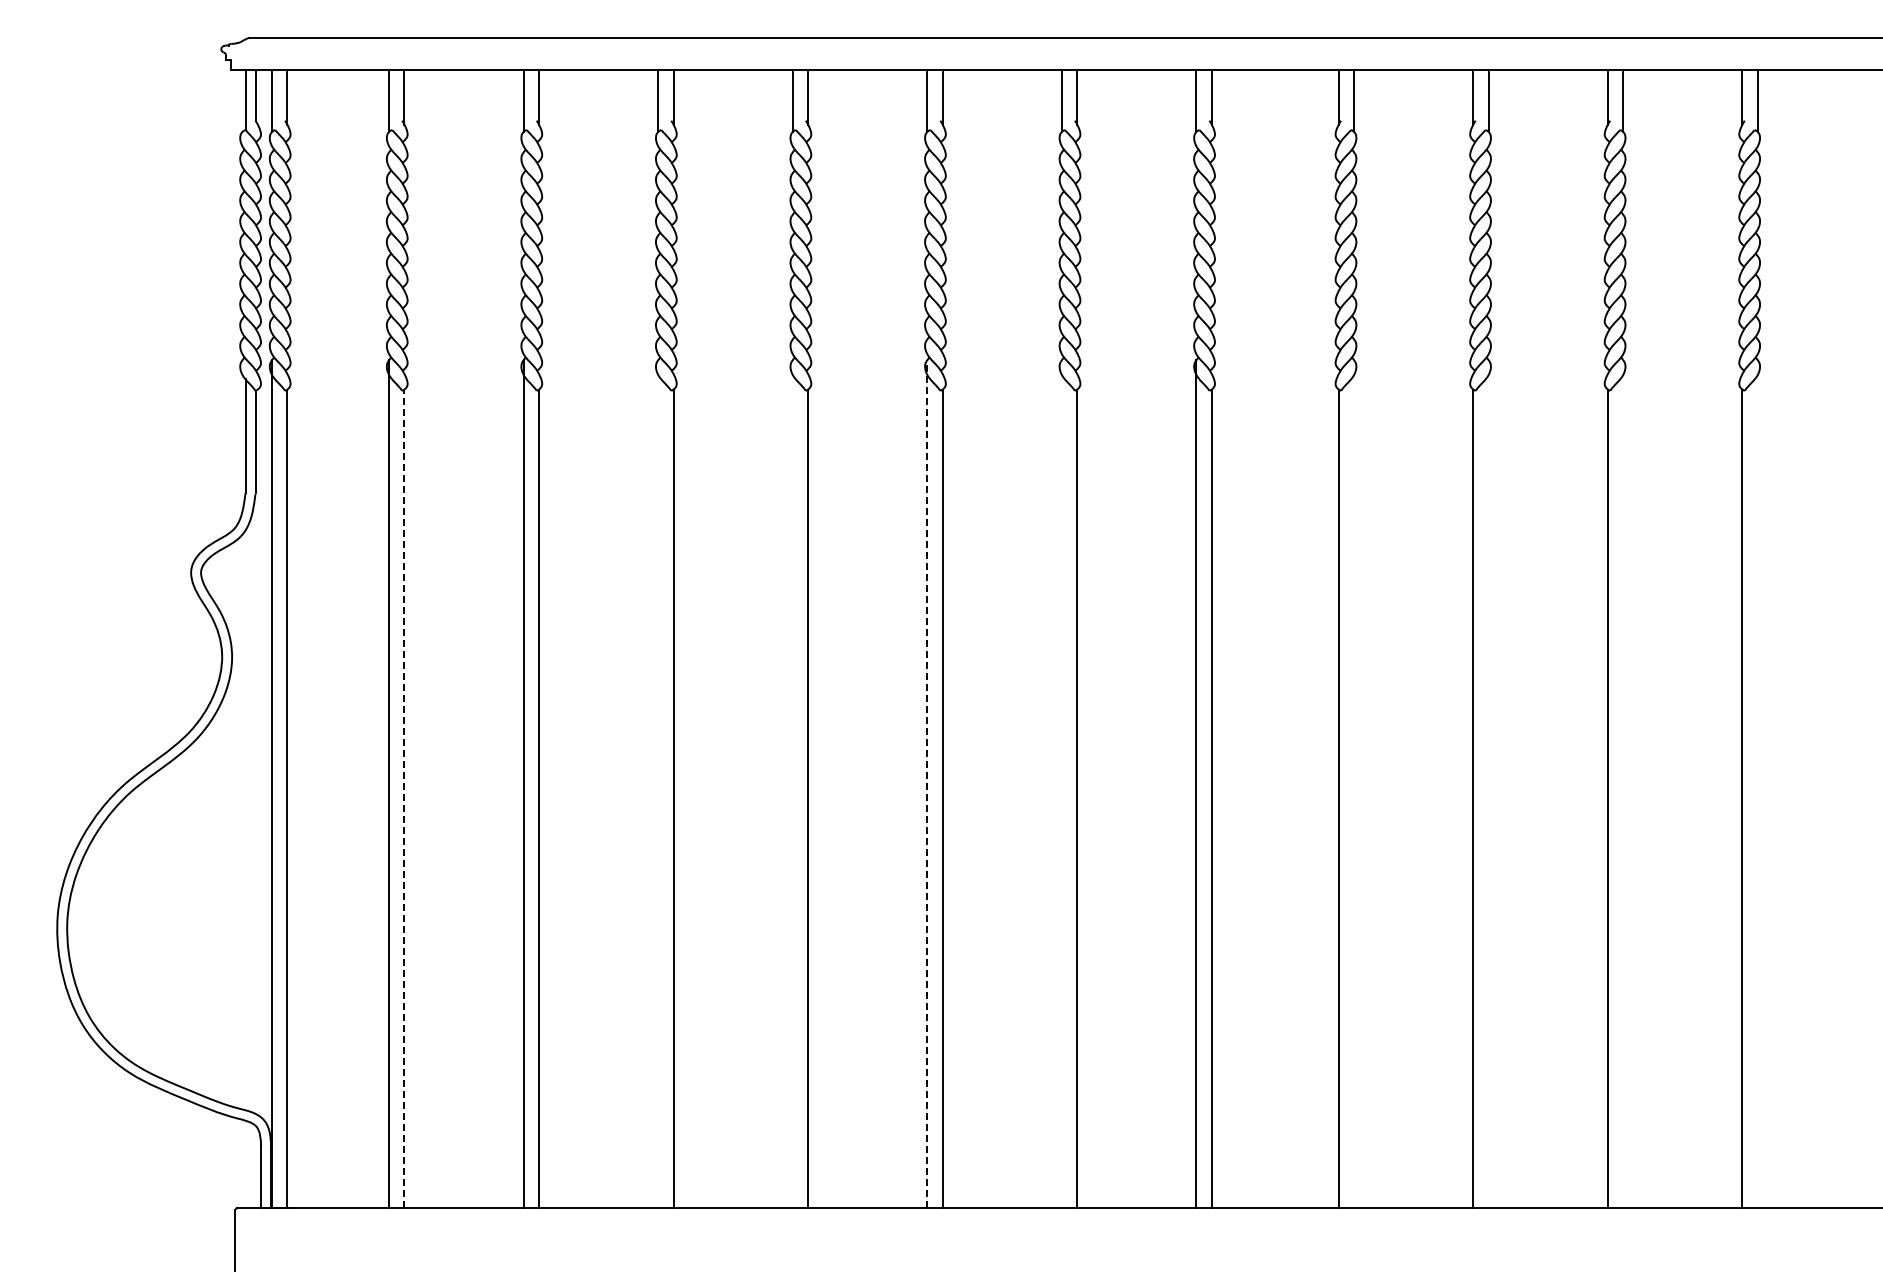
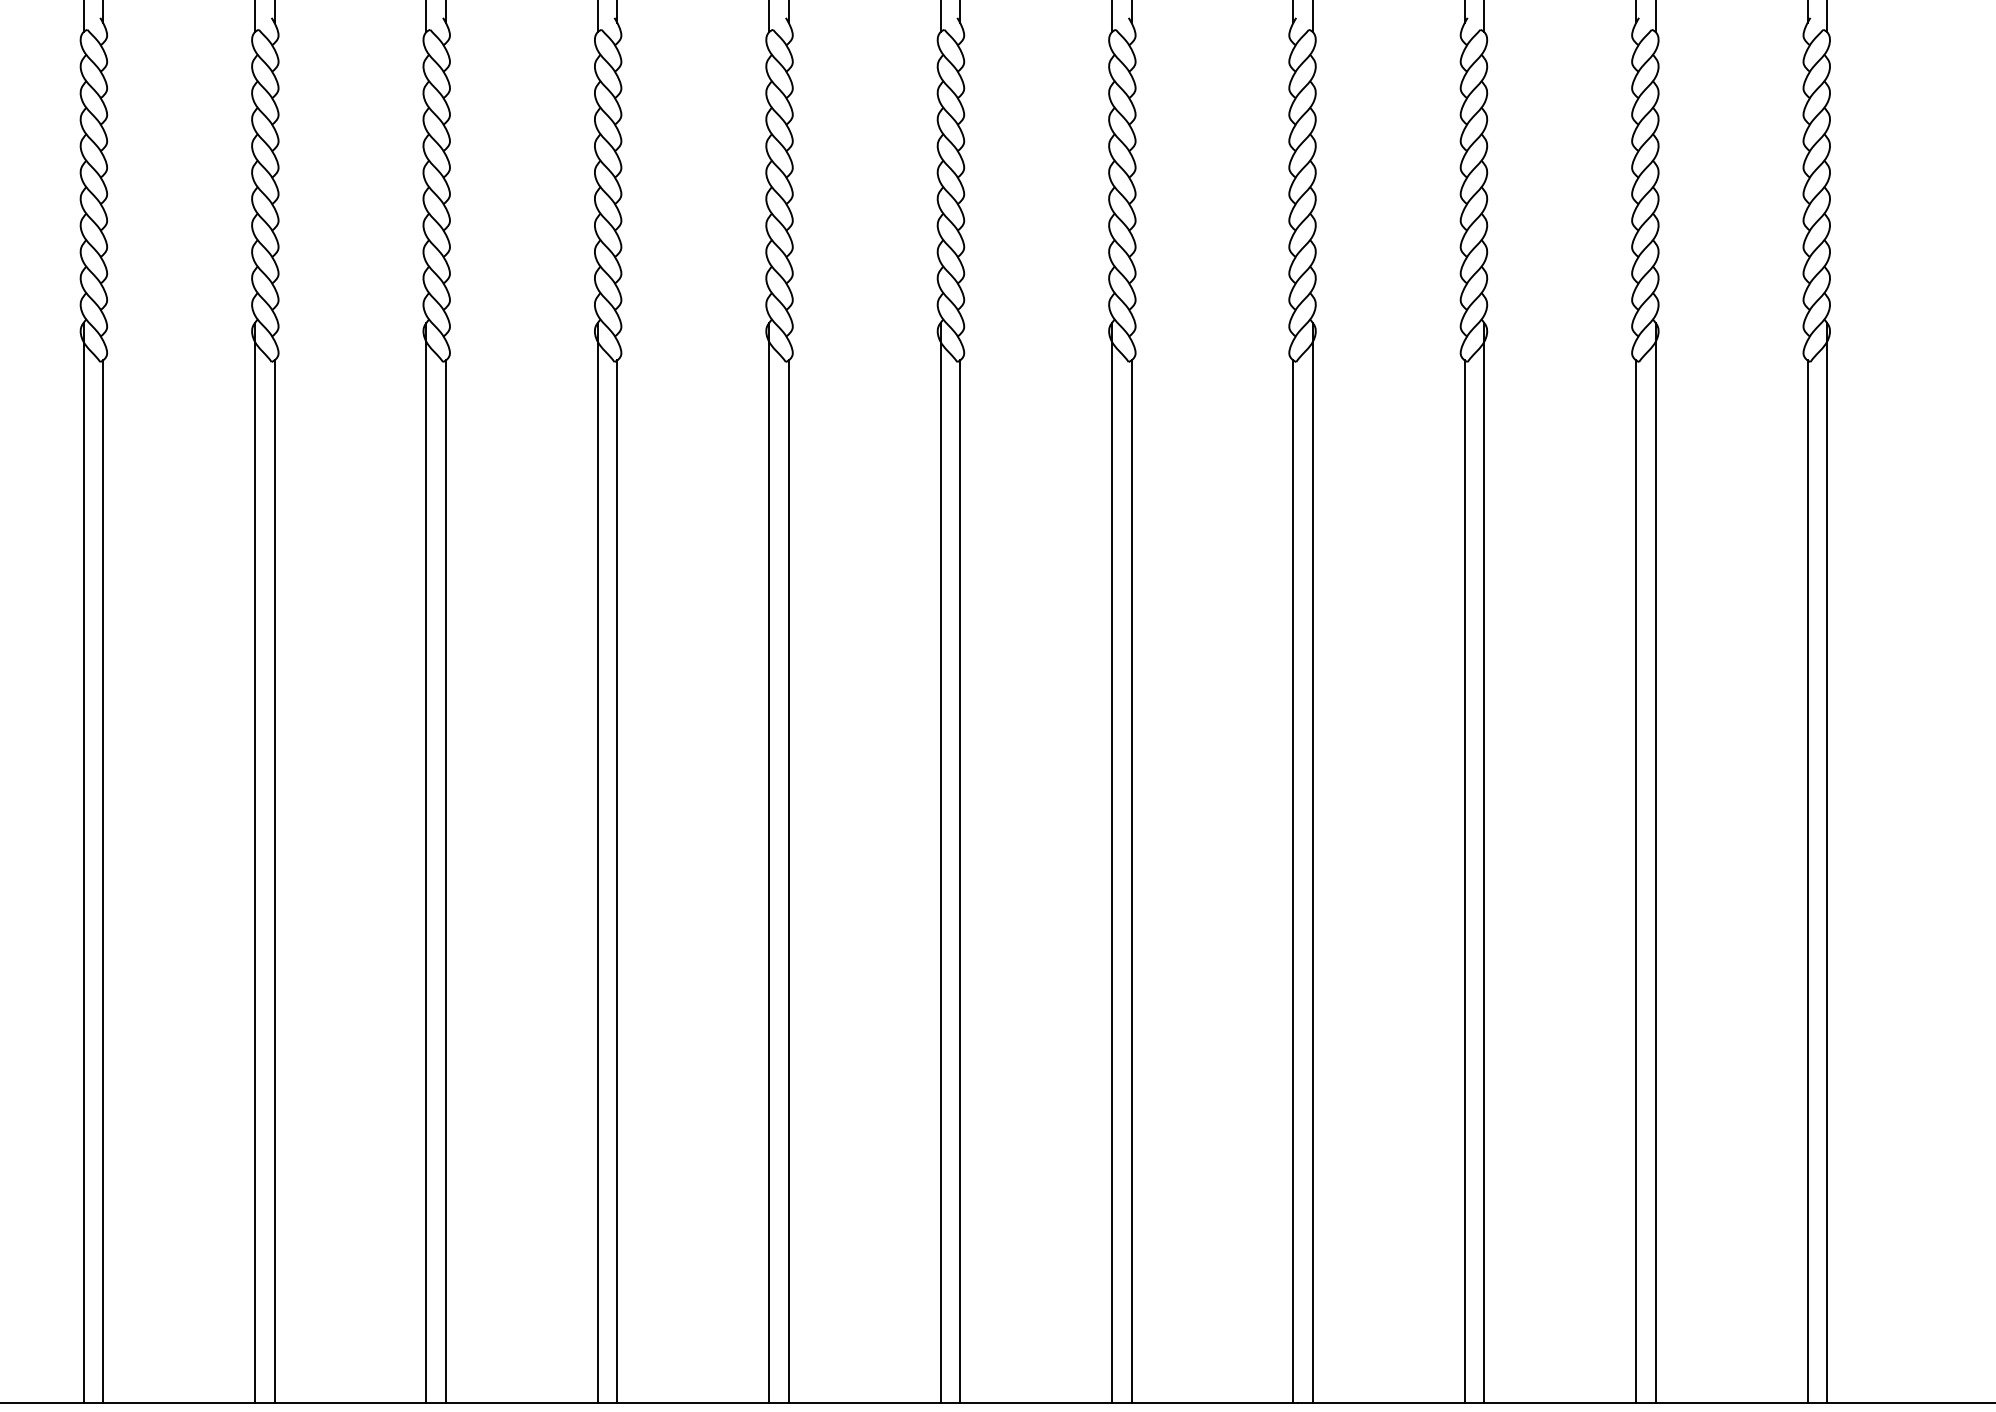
line: (927, 783) -> (769, 862), dashed -> solid
line: (658, 784) -> (426, 863), added
line: (792, 784) -> (597, 863), added
line: (1061, 784) -> (940, 863), added
line: (1354, 784) -> (1313, 863), added
line: (1488, 784) -> (1484, 863), added
line: (1623, 784) -> (1656, 863), added
line: (1757, 784) -> (1826, 863), added
line: (404, 798) -> (103, 881), dashed -> solid

